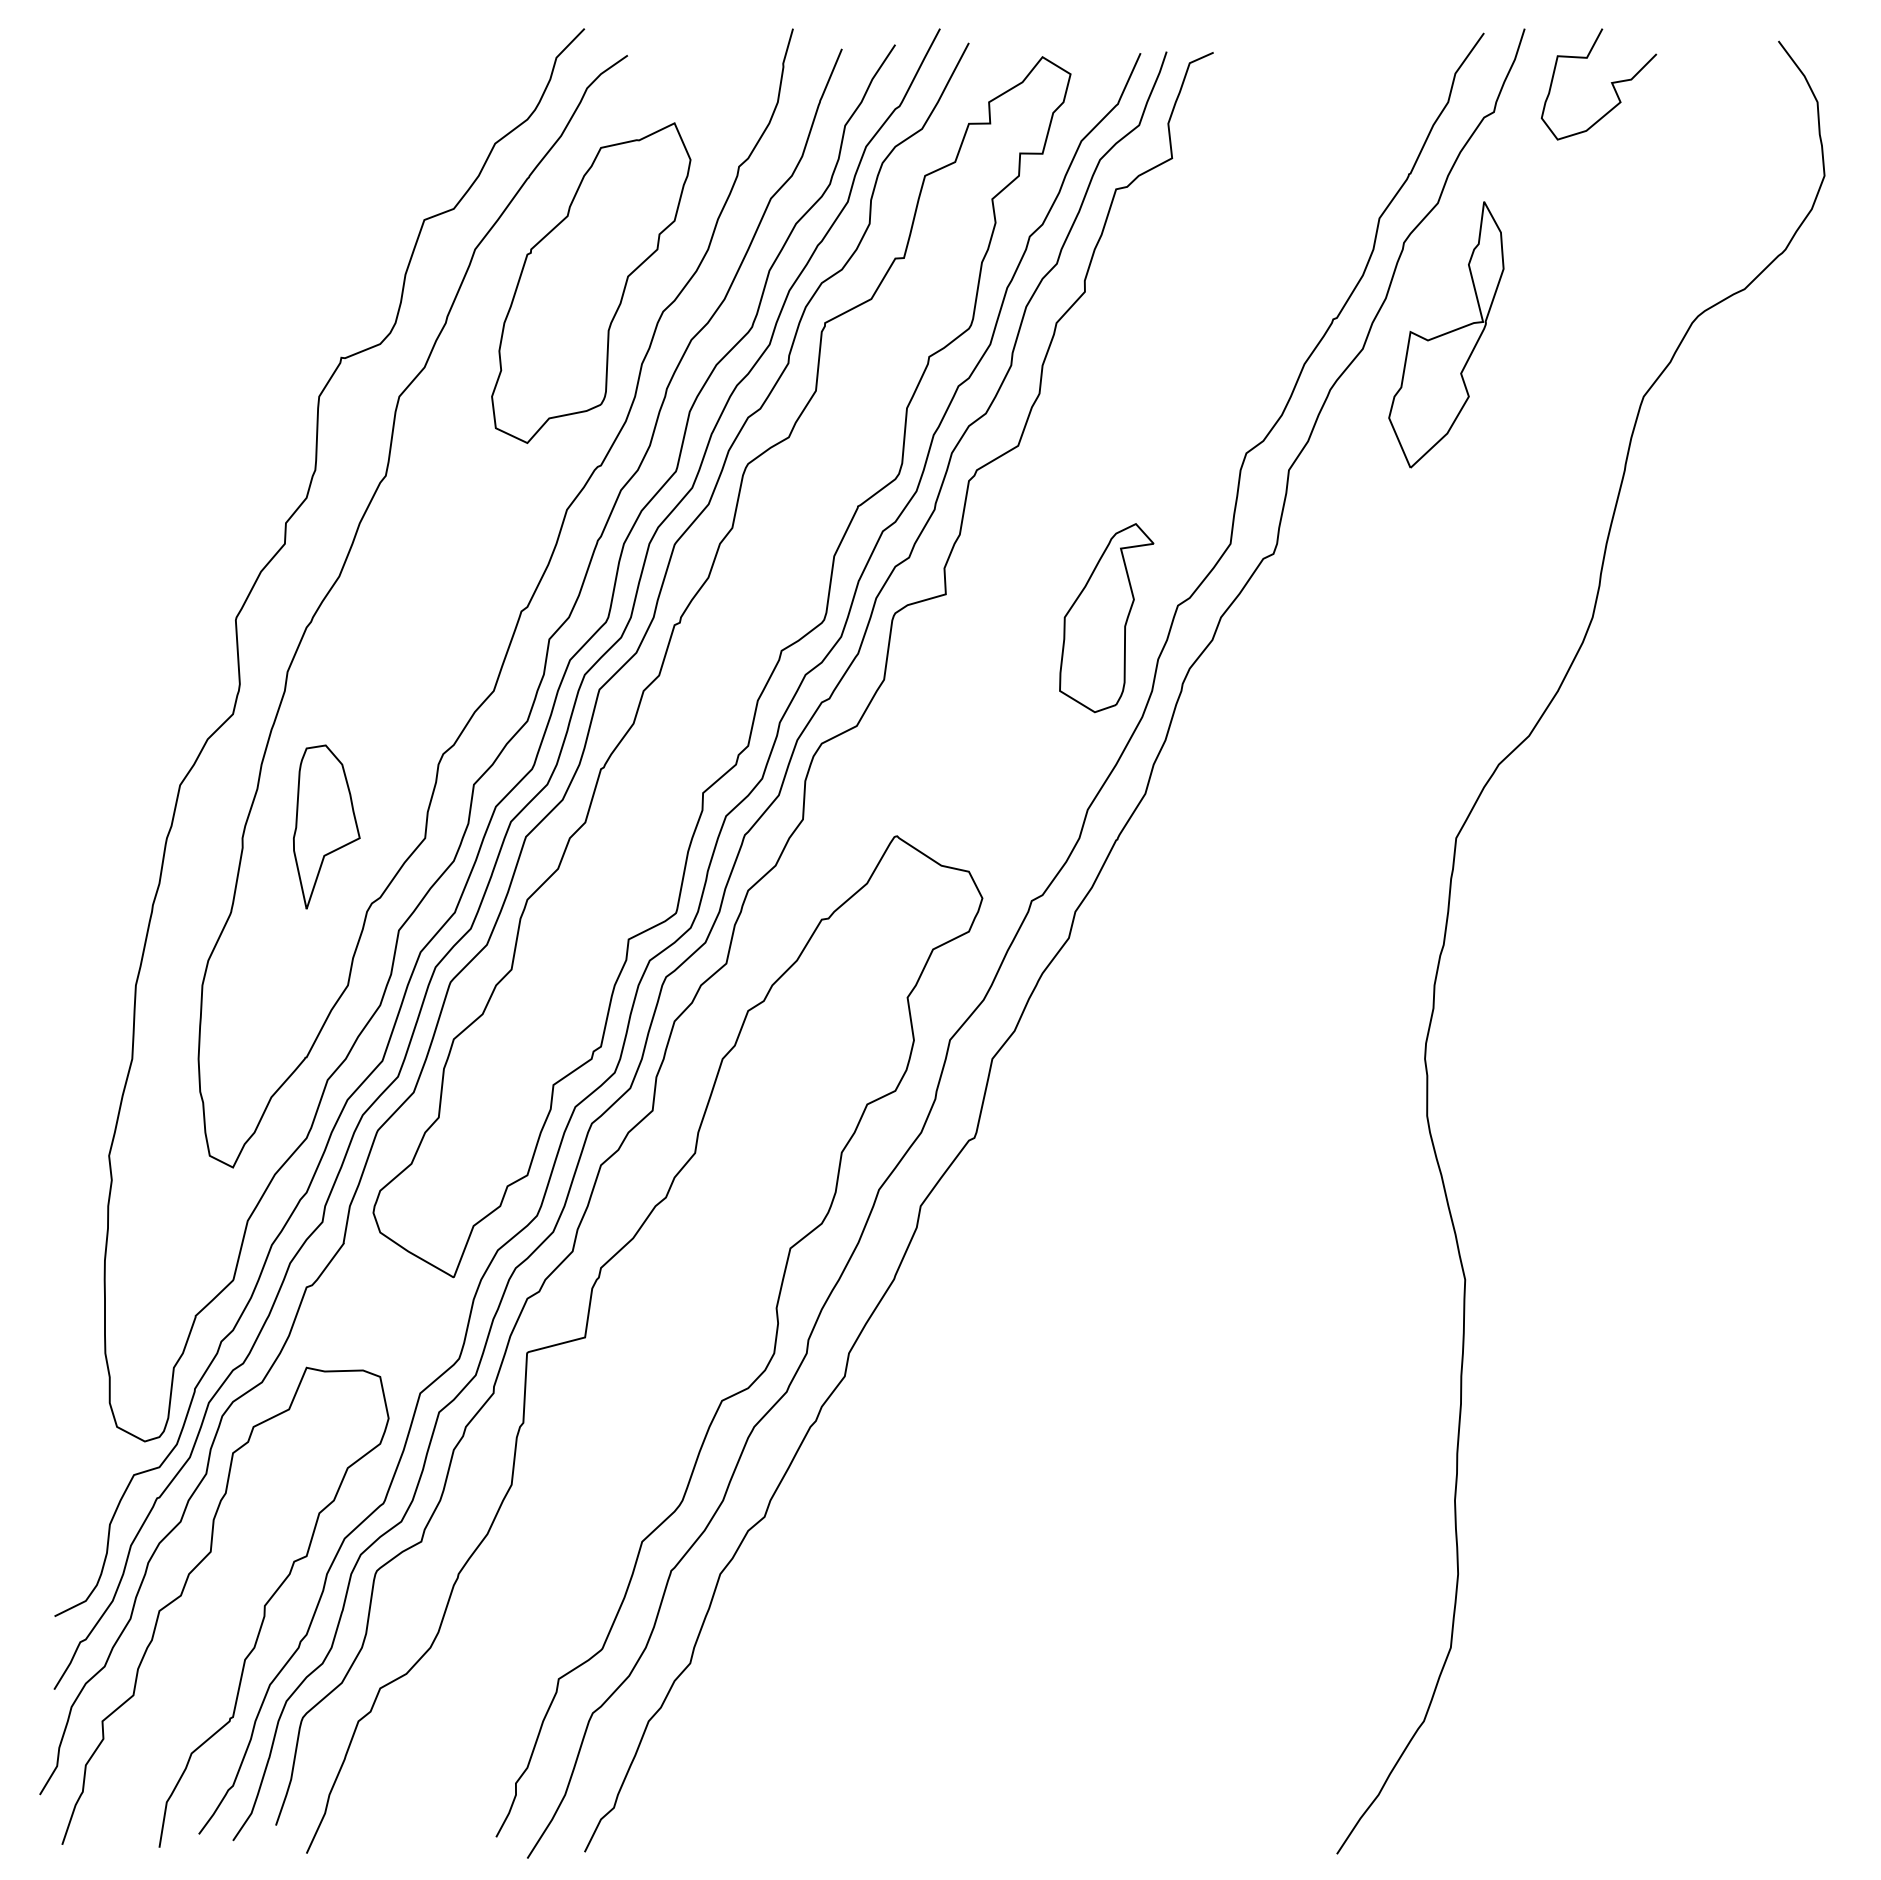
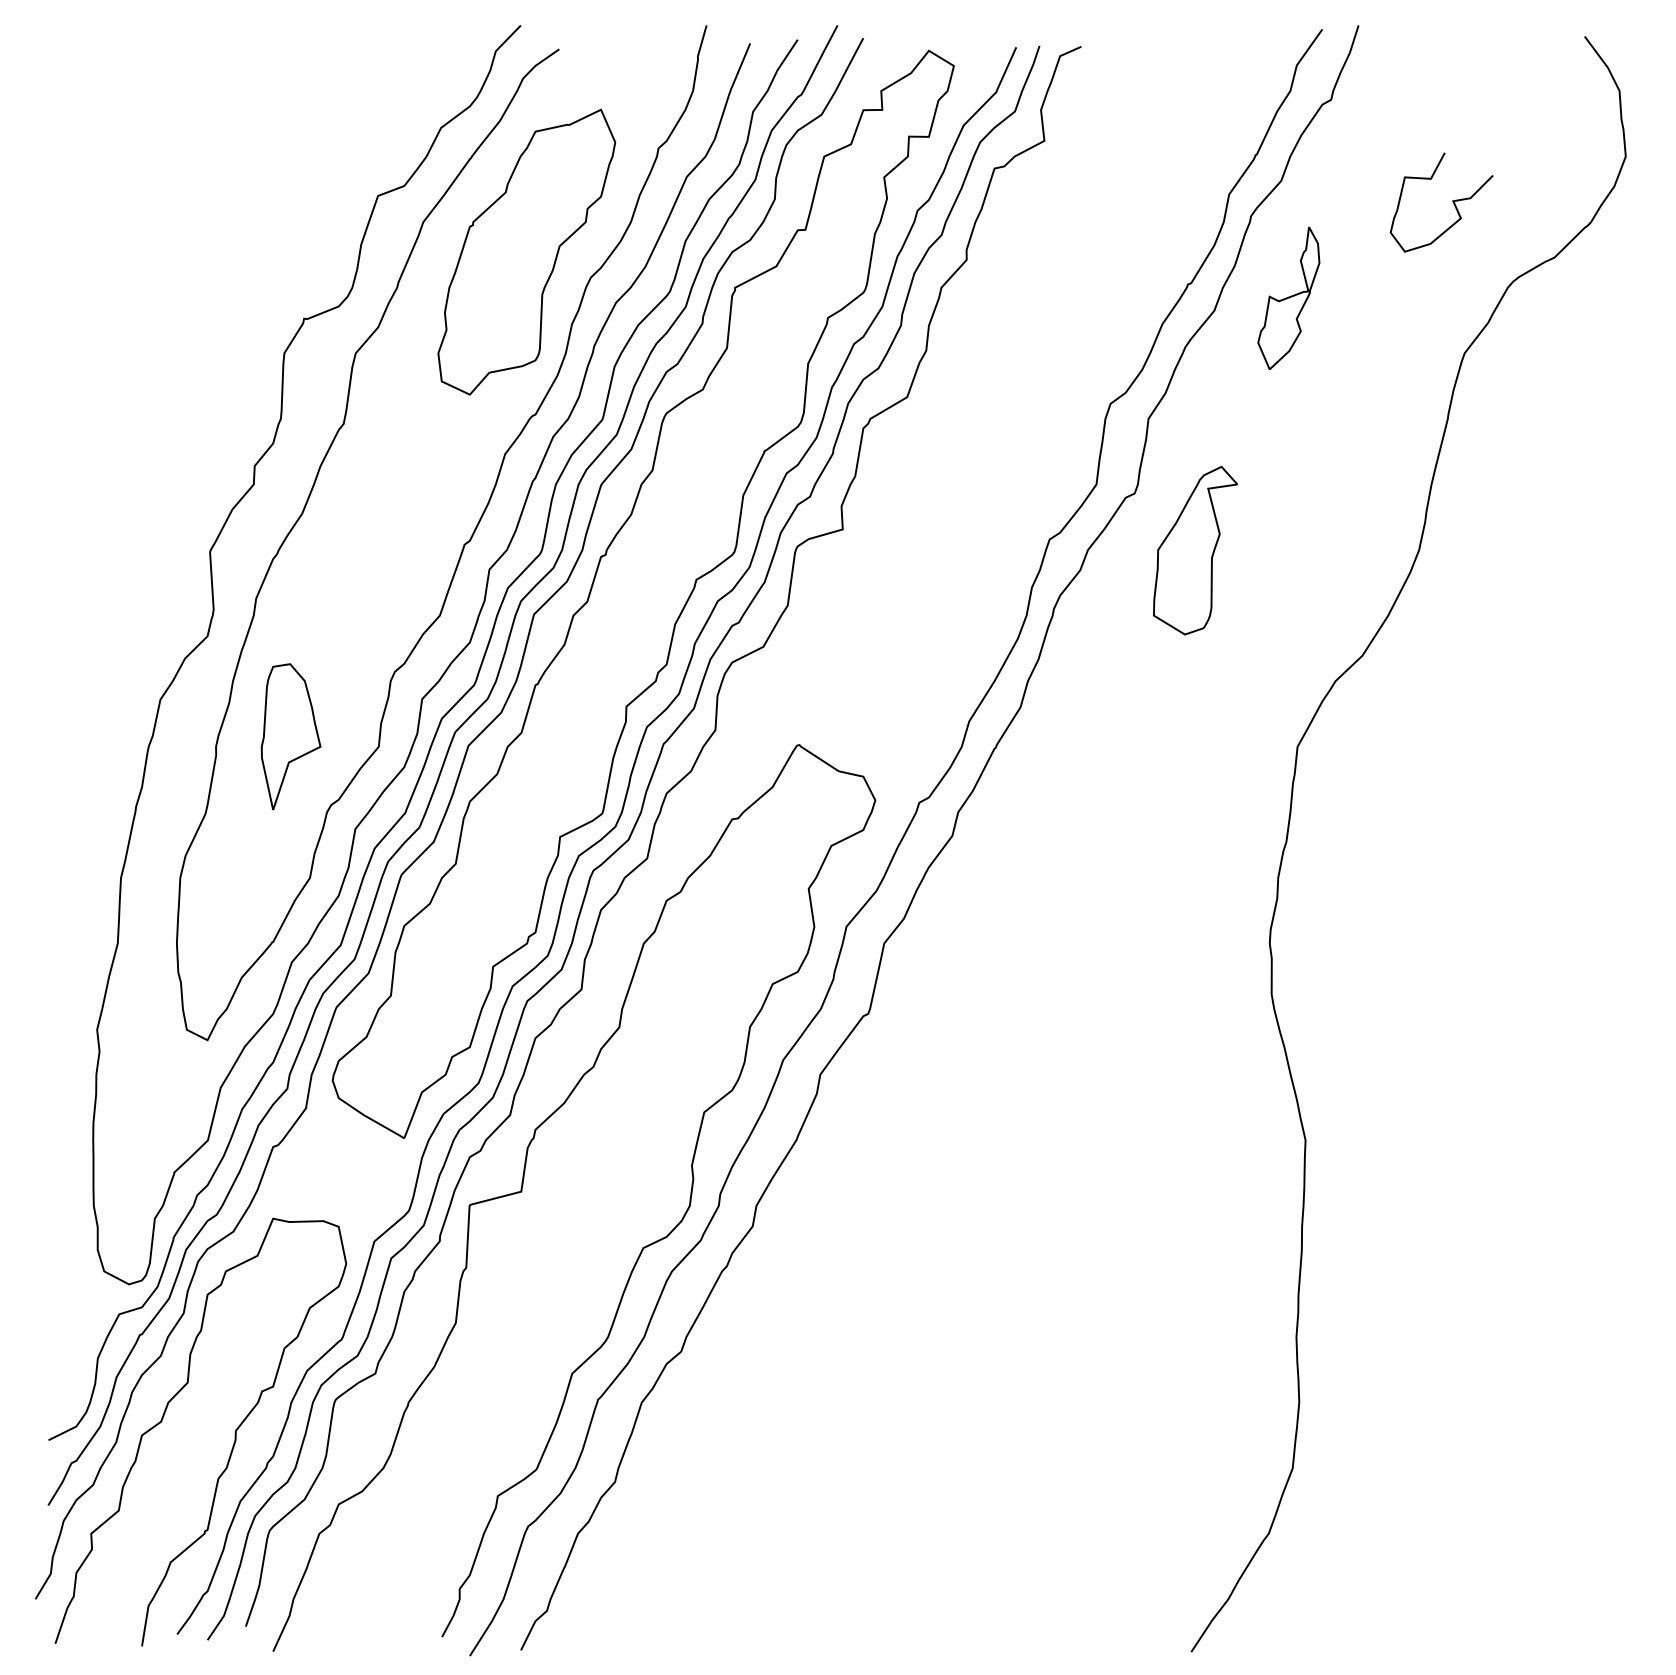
curve: (1610, 82) -> (1451, 200), moved
part: (1446, 334) -> (1288, 297), size x0.6
part: (1106, 618) -> (1195, 551), moved

